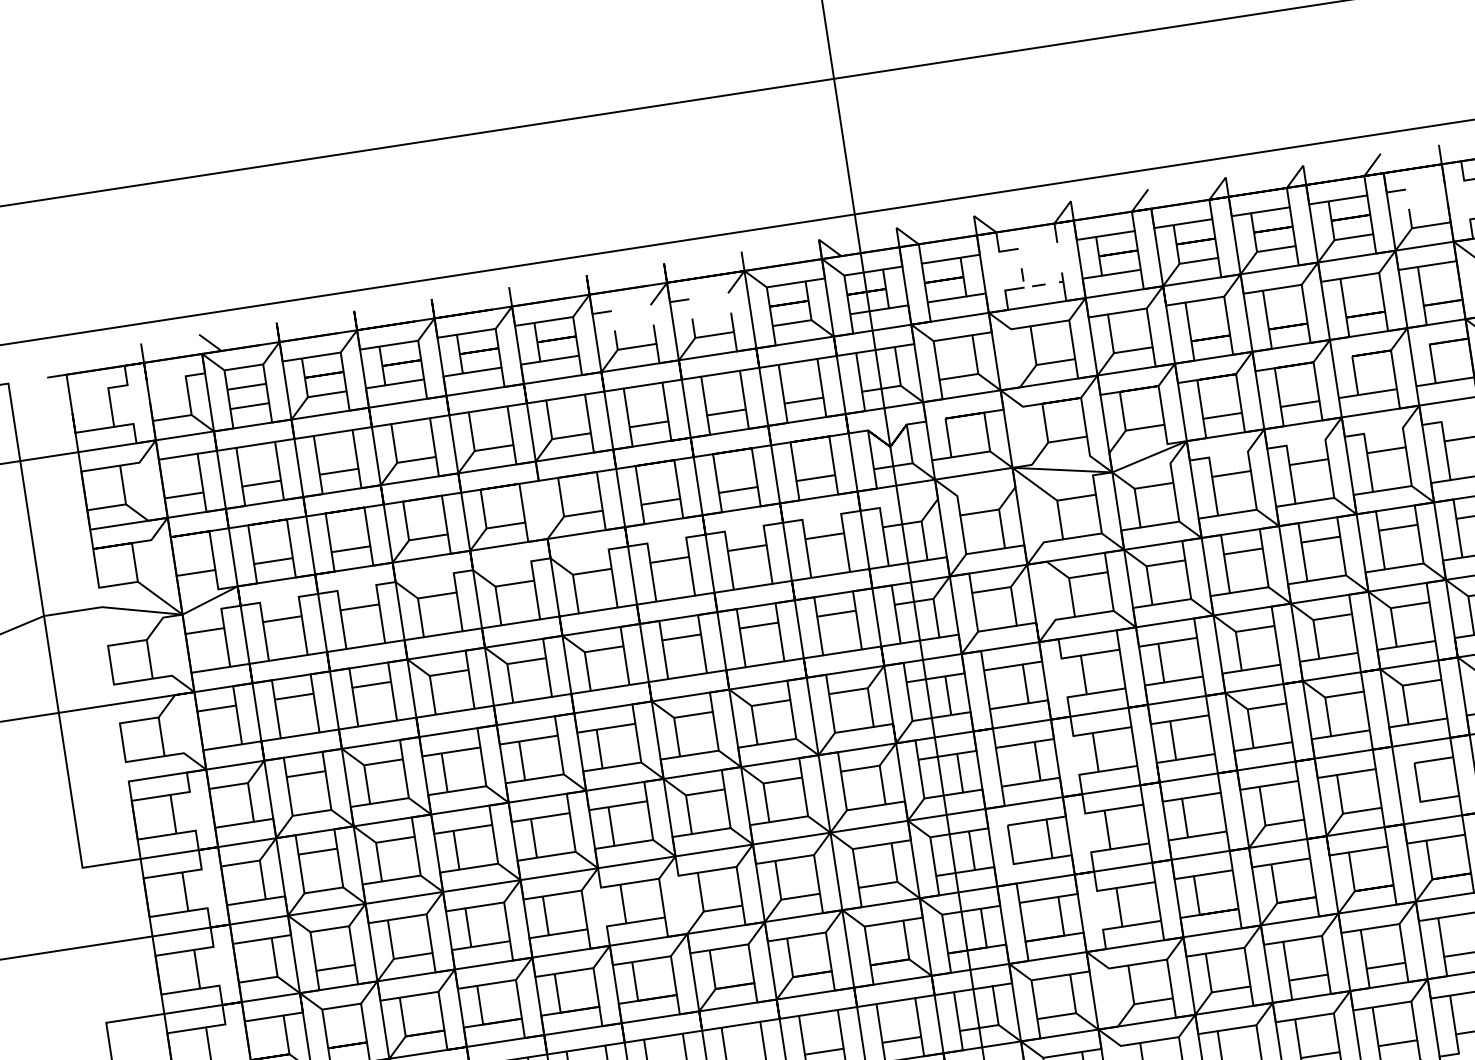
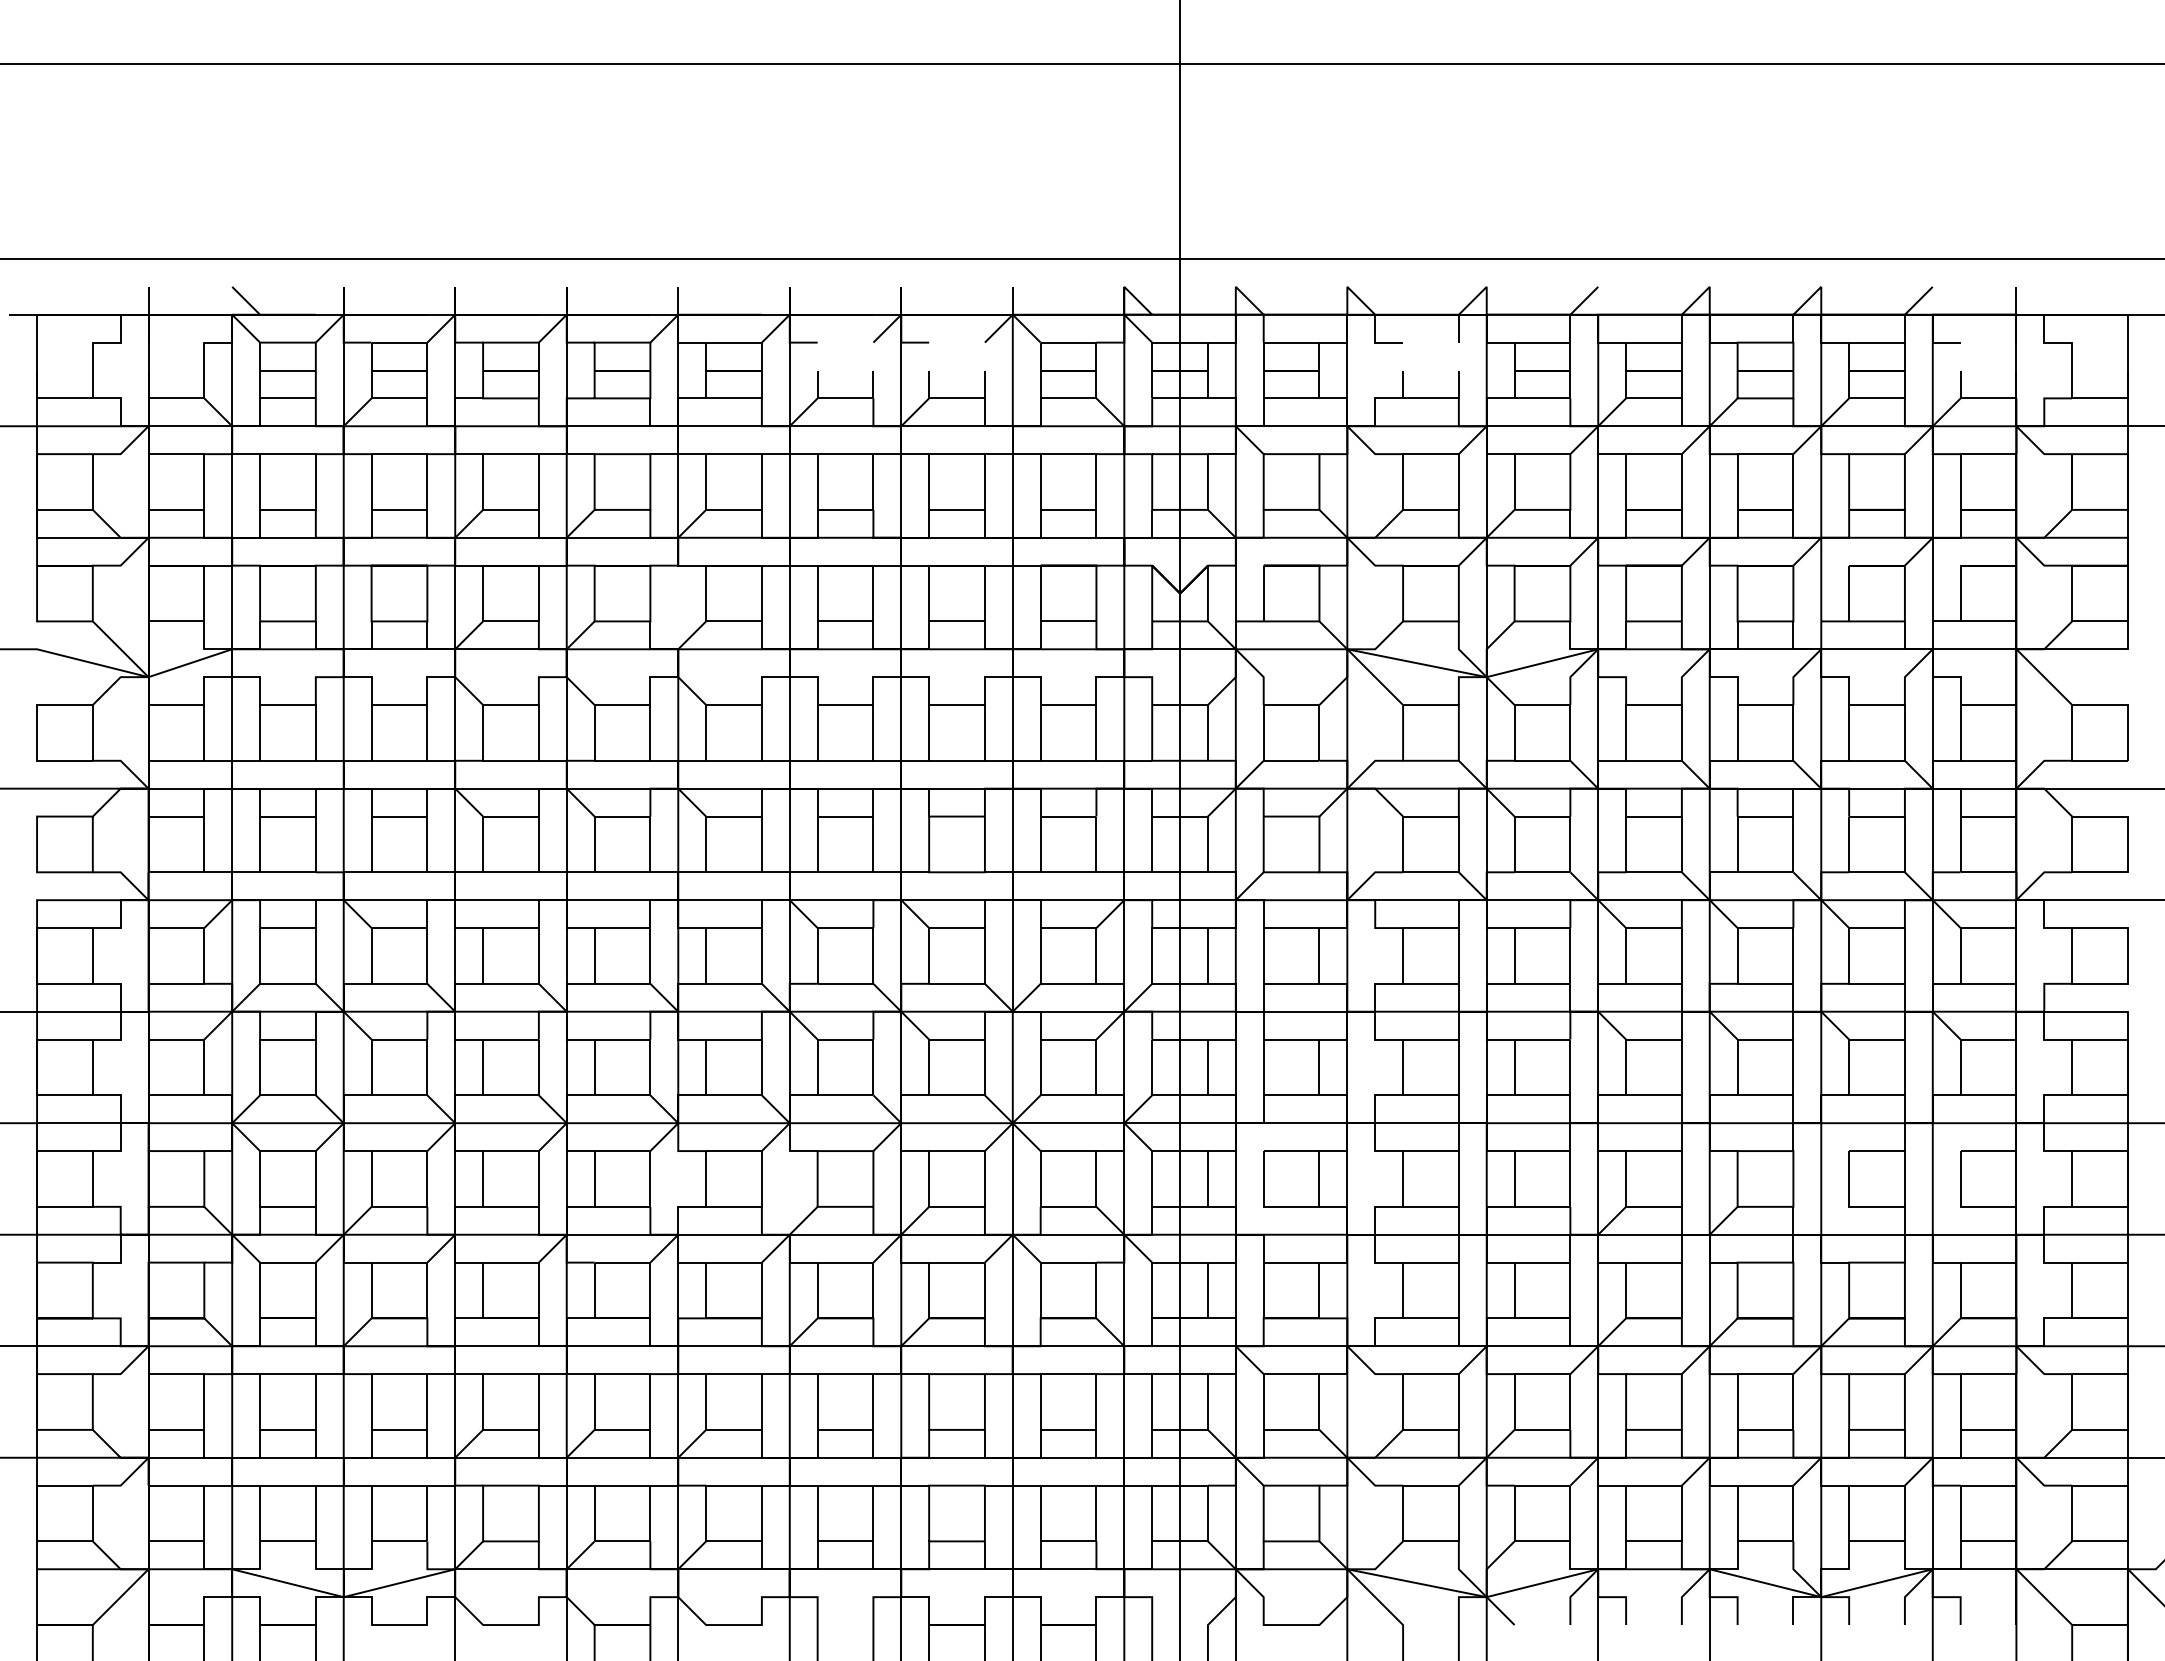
line: (1043, 284) -> (1430, 398), dashed -> solid

